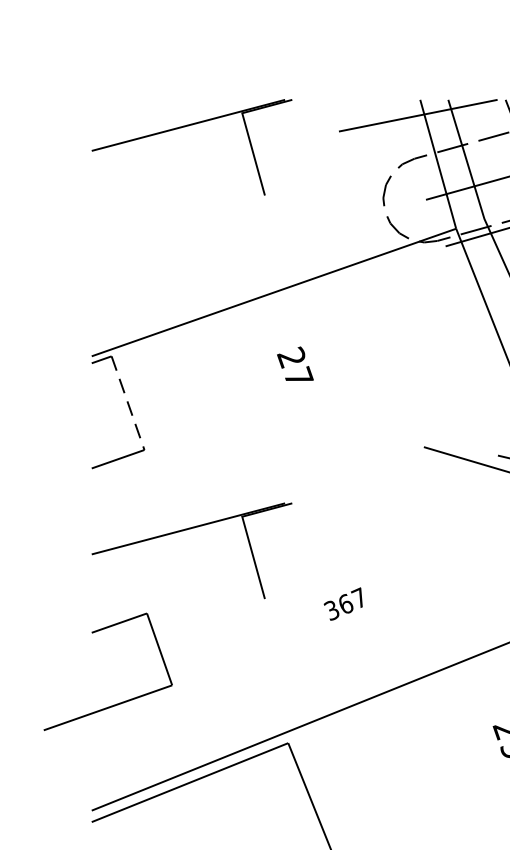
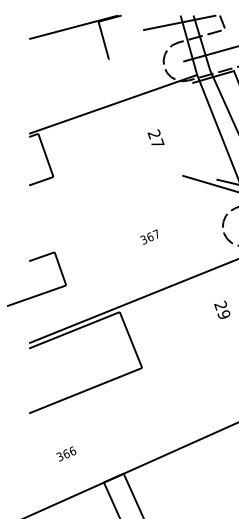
text: (294, 364) -> (155, 137), moved
line: (127, 403) -> (45, 155), dashed -> solid
part: (190, 531) -> (74, 214), removed
text: (341, 602) -> (148, 236), moved

